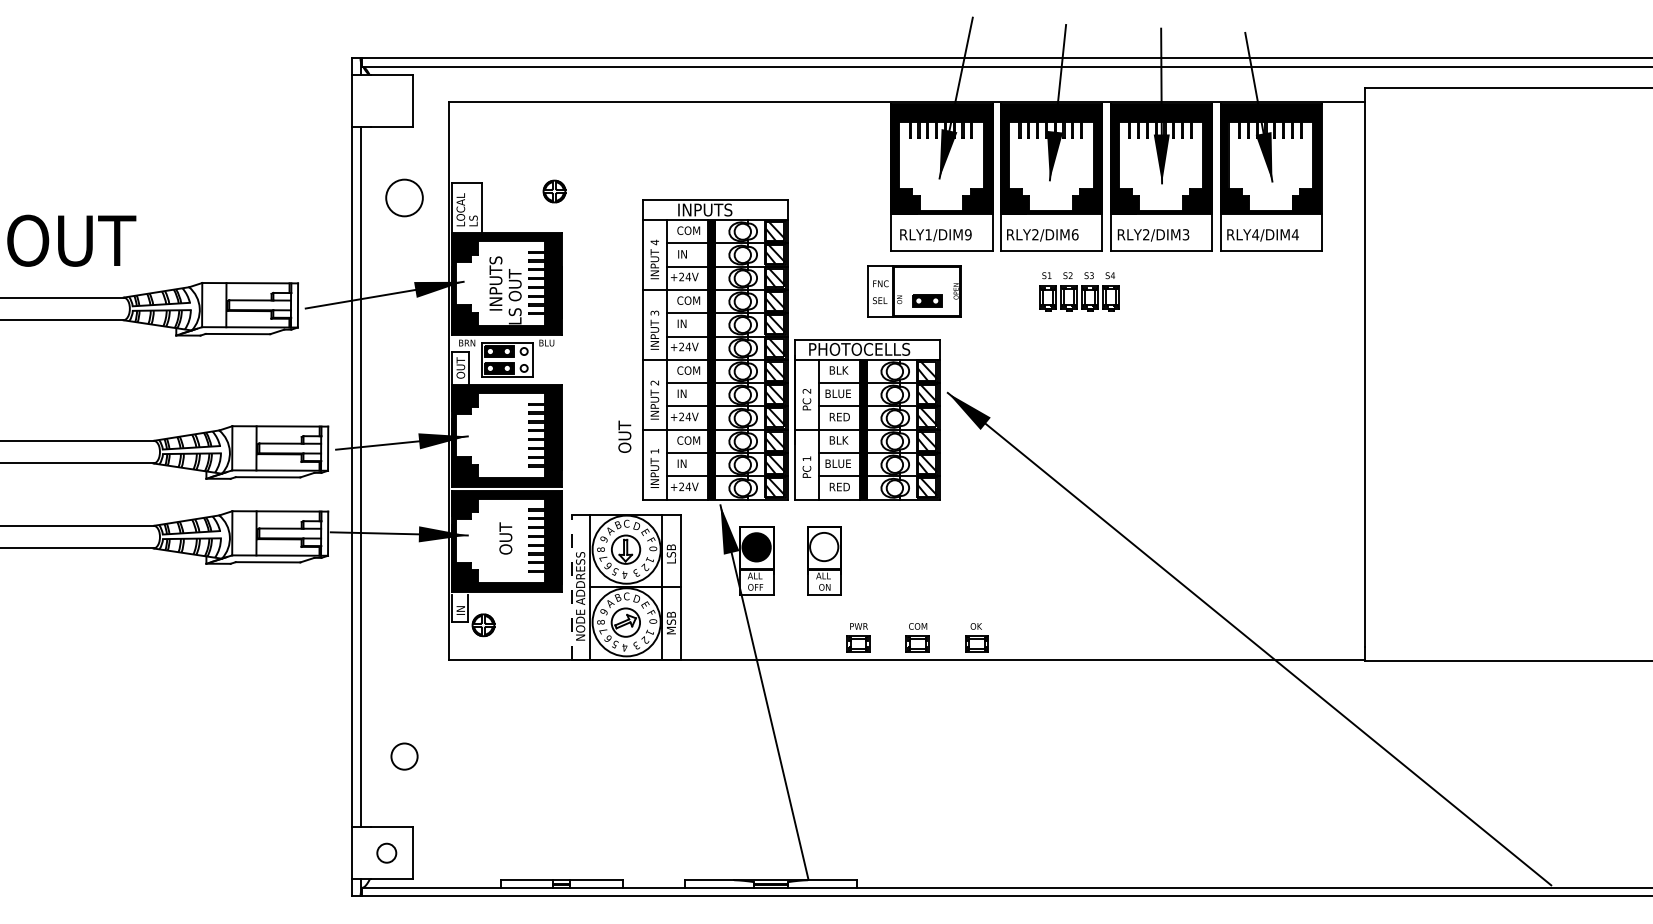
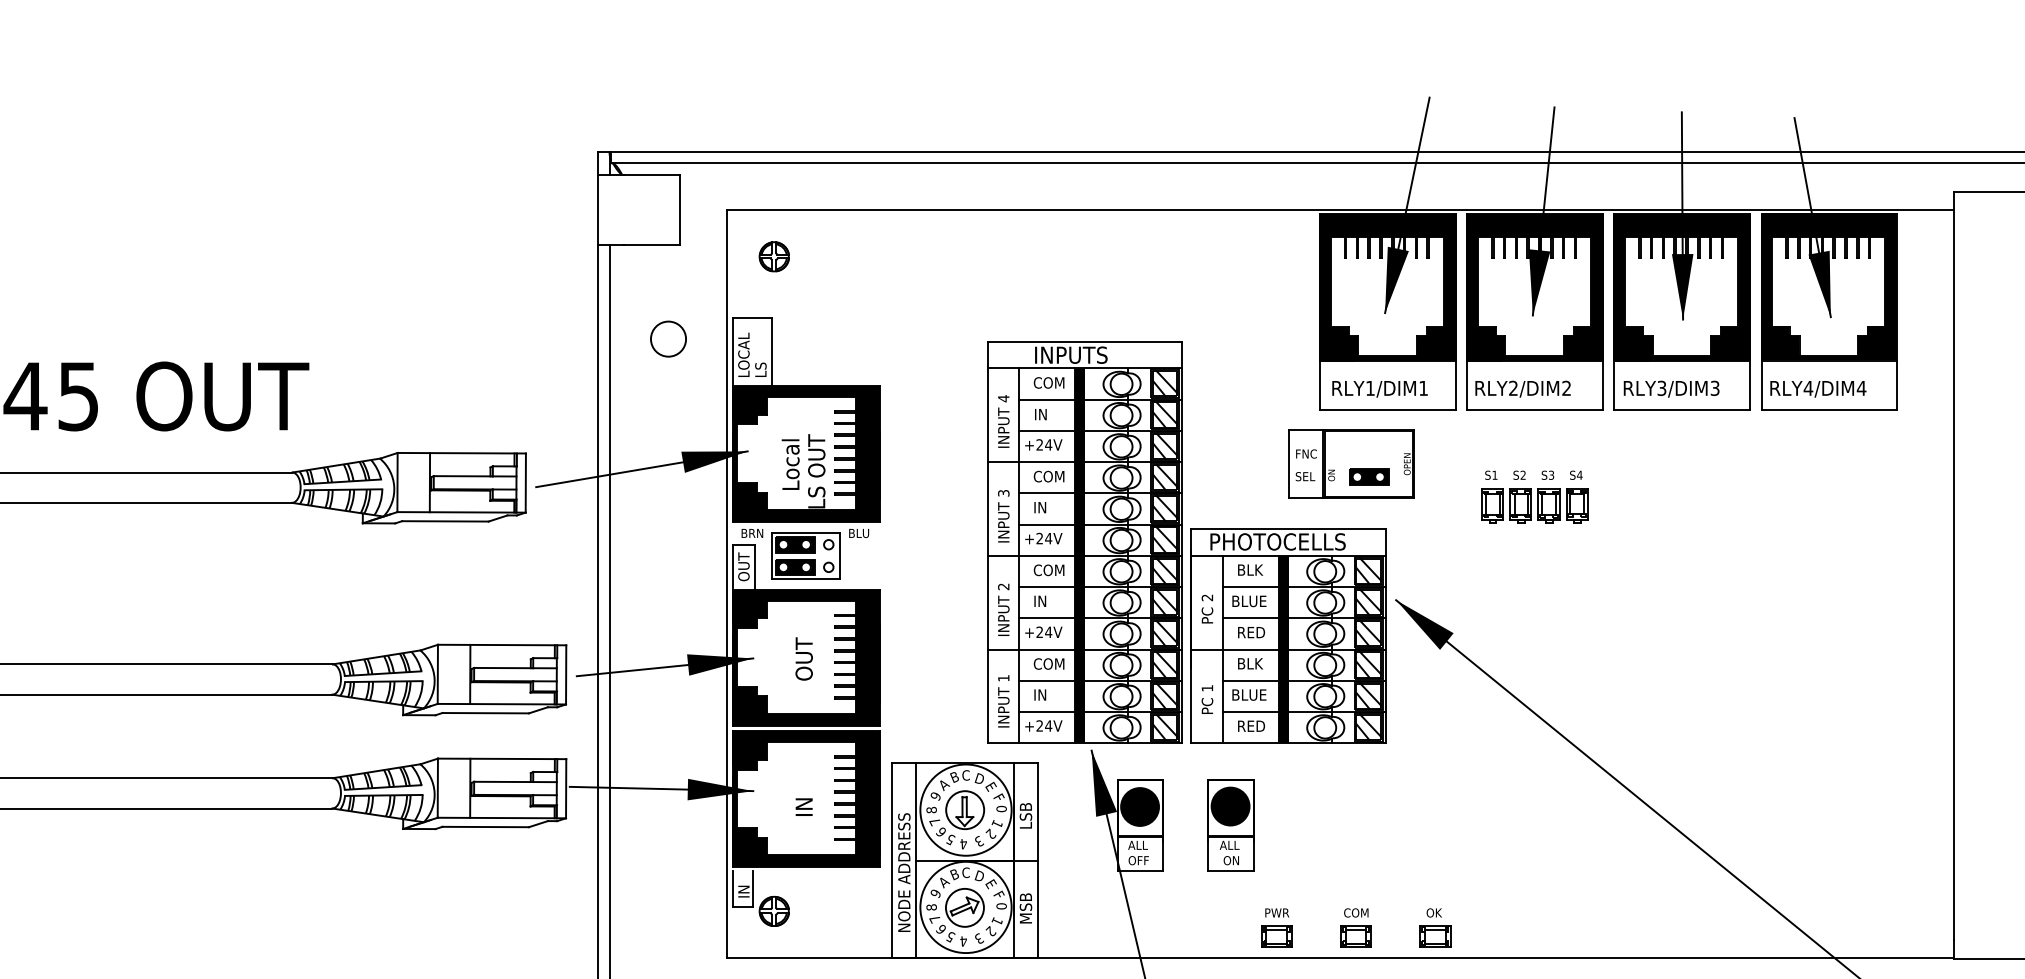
part: (554, 191) -> (774, 256), moved
circle: (404, 197) -> (668, 338), size x0.71
text: (968, 234) -> (1423, 388), RLY1/DIM9 -> RLY1/DIM1
text: (1074, 234) -> (1565, 388), RLY2/DIM6 -> RLY2/DIM2
text: (1146, 235) -> (1662, 389), RLY2/DIM3 -> RLY3/DIM3
text: (495, 282) -> (790, 452), INPUTS -> Local
part: (1079, 291) -> (1534, 496), moved
text: (624, 436) -> (803, 658), moved
text: (505, 538) -> (803, 795), OUT -> IN
fill: (824, 546) -> (1230, 805), added
line: (571, 587) -> (892, 860), dashed -> solid

